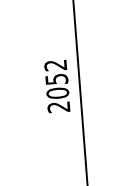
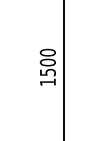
text: (56, 86) -> (47, 67), 2052 -> 1500

